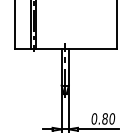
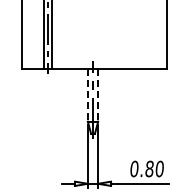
line: (61, 67) -> (87, 95), solid -> dashed
line: (69, 67) -> (98, 95), solid -> dashed

